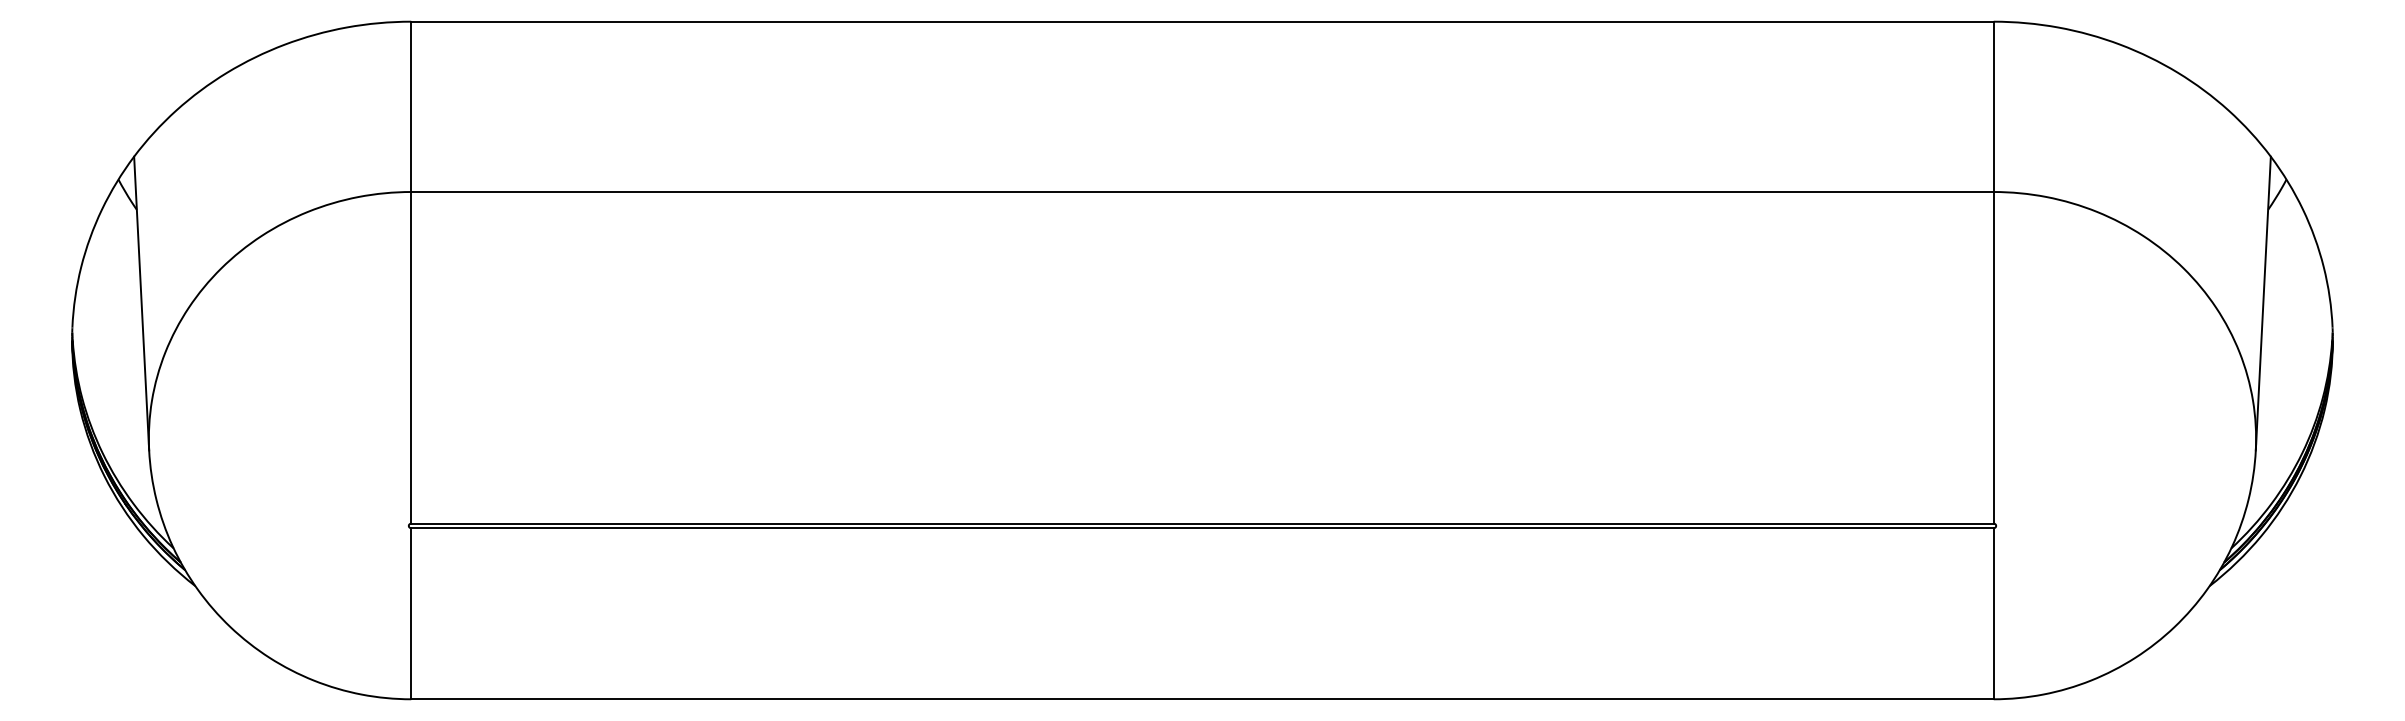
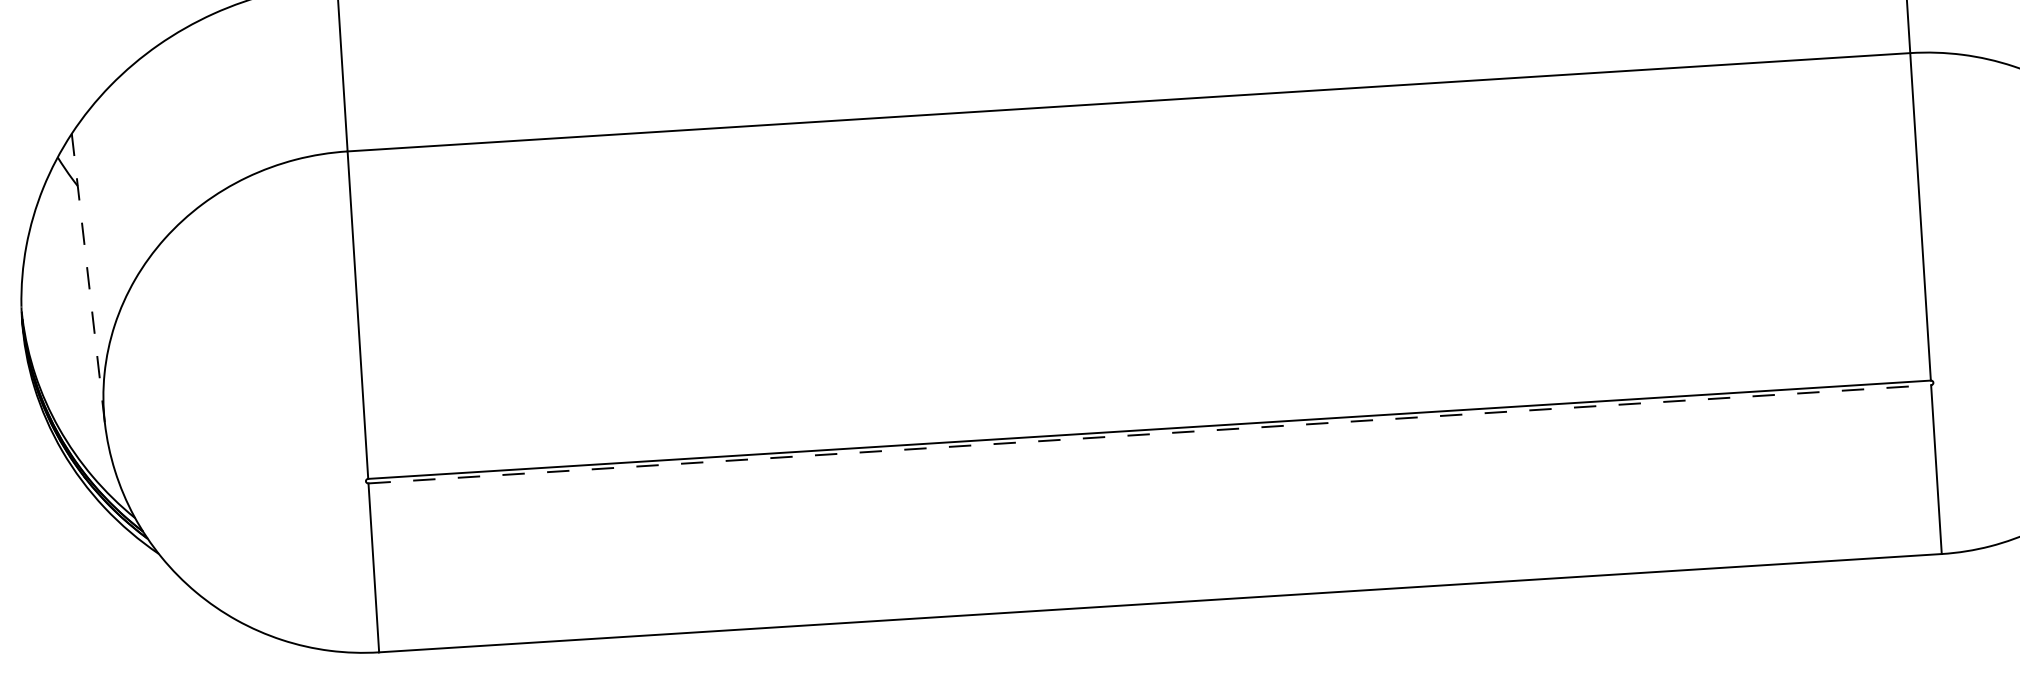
line: (141, 304) -> (88, 279), solid -> dashed
line: (1203, 528) -> (1150, 434), solid -> dashed

